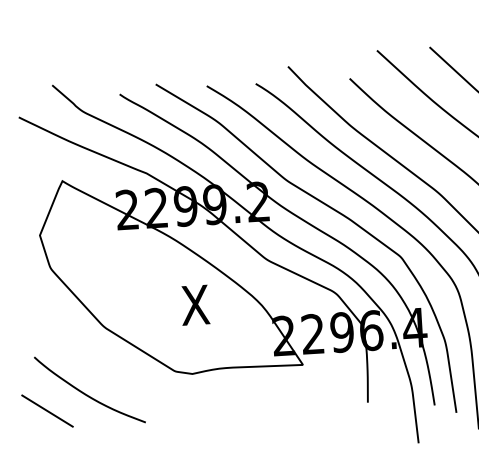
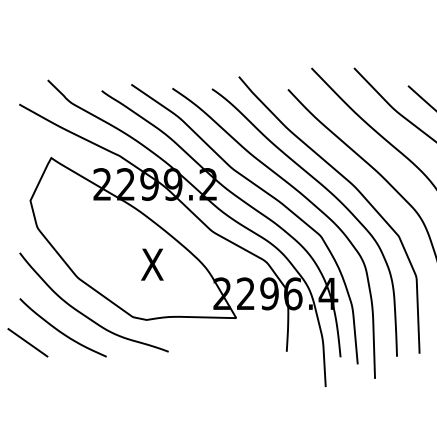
curve: (117, 372) -> (86, 315), added

